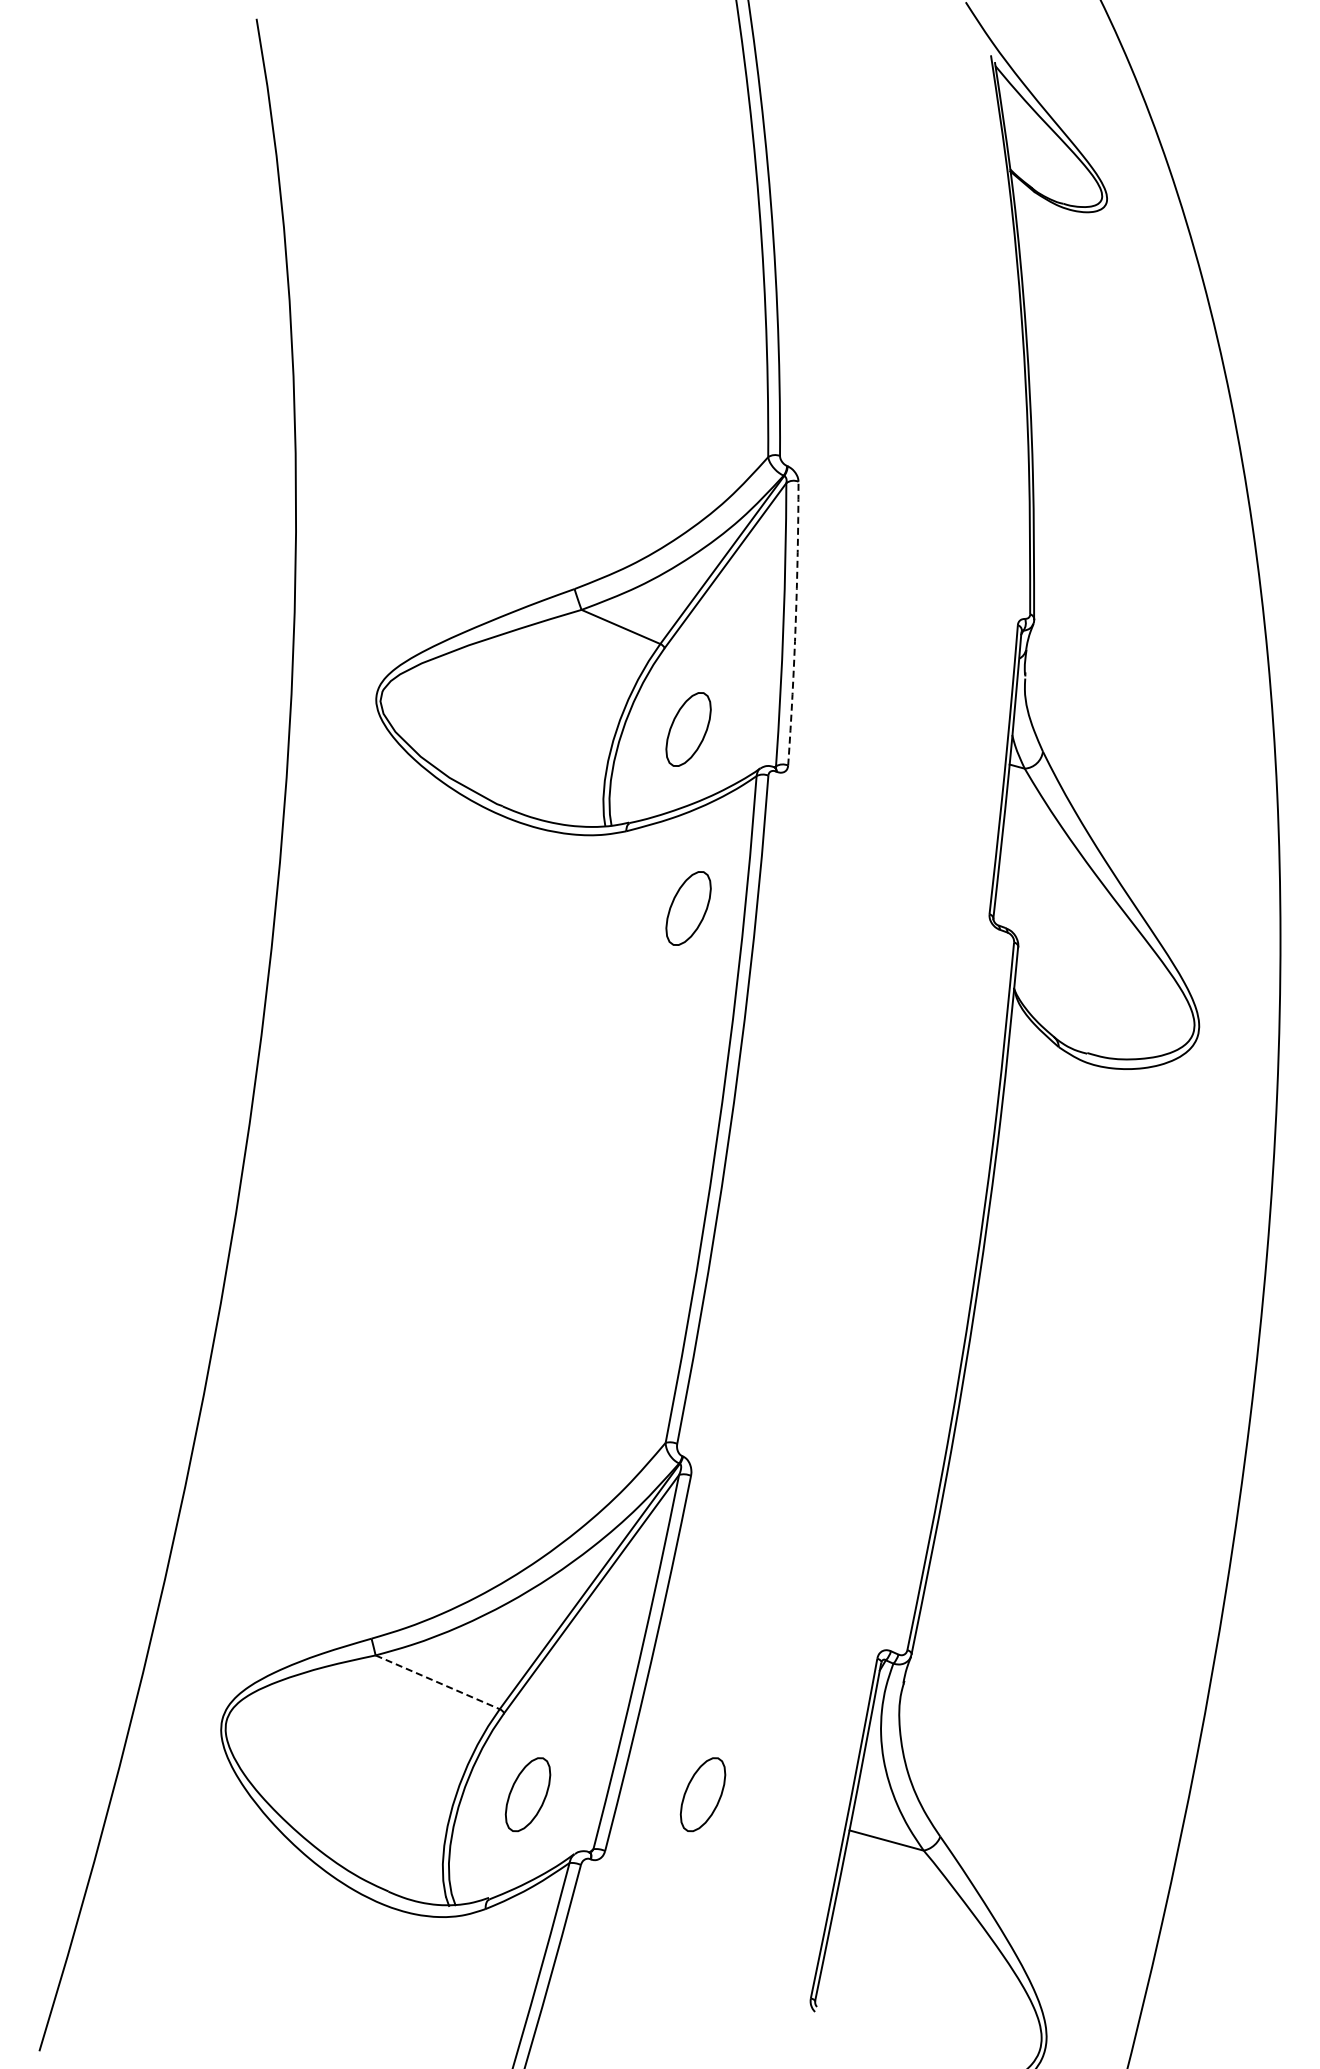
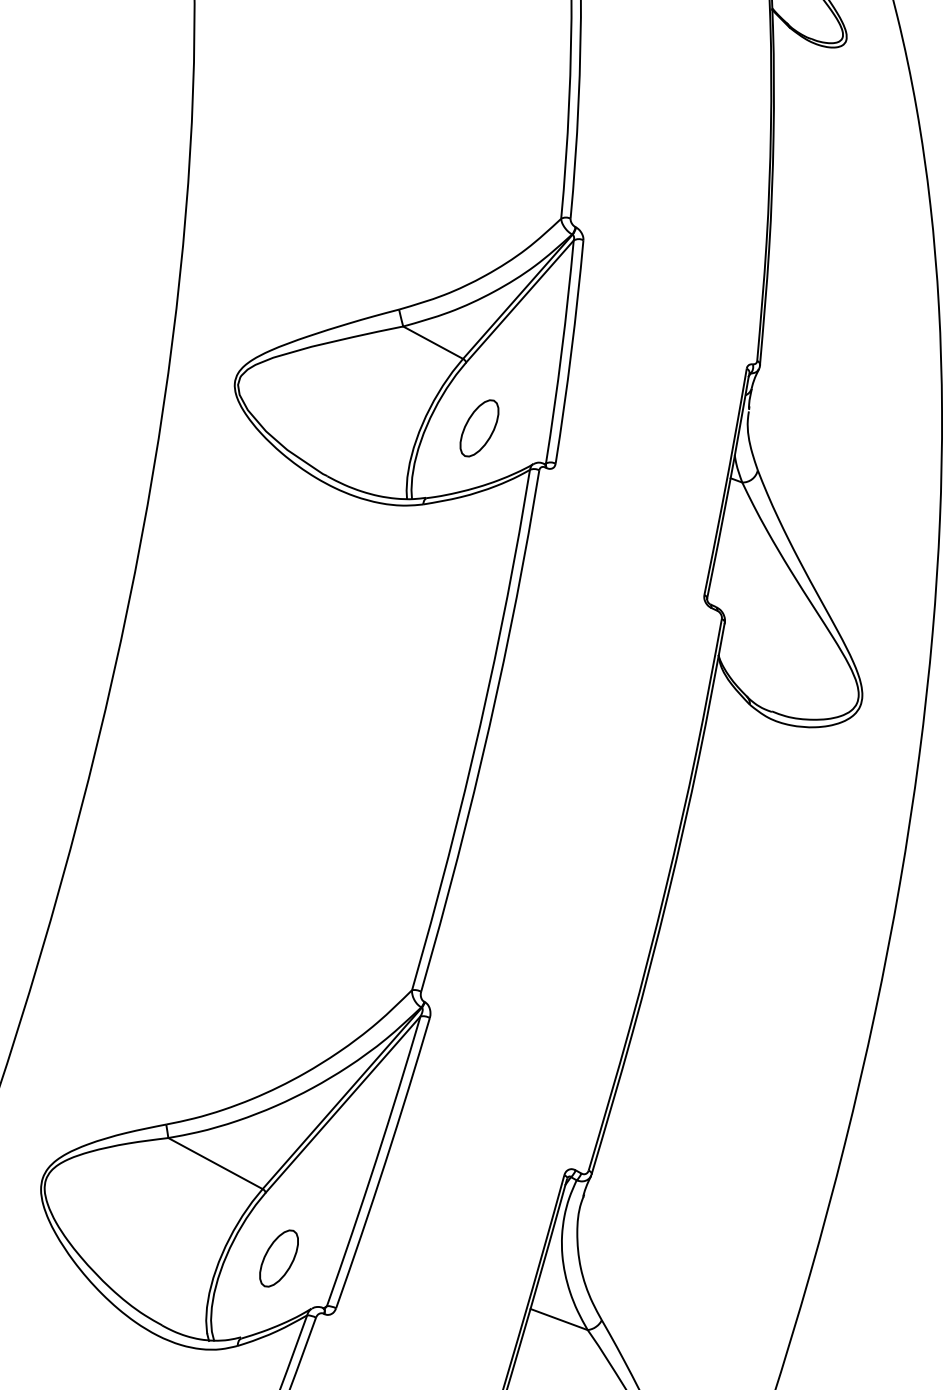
arc: (795, 623) -> (571, 352), dashed -> solid
part: (688, 908) -> (467, 569), removed
line: (437, 1682) -> (215, 1163), dashed -> solid
part: (702, 1794) -> (416, 1270), removed

